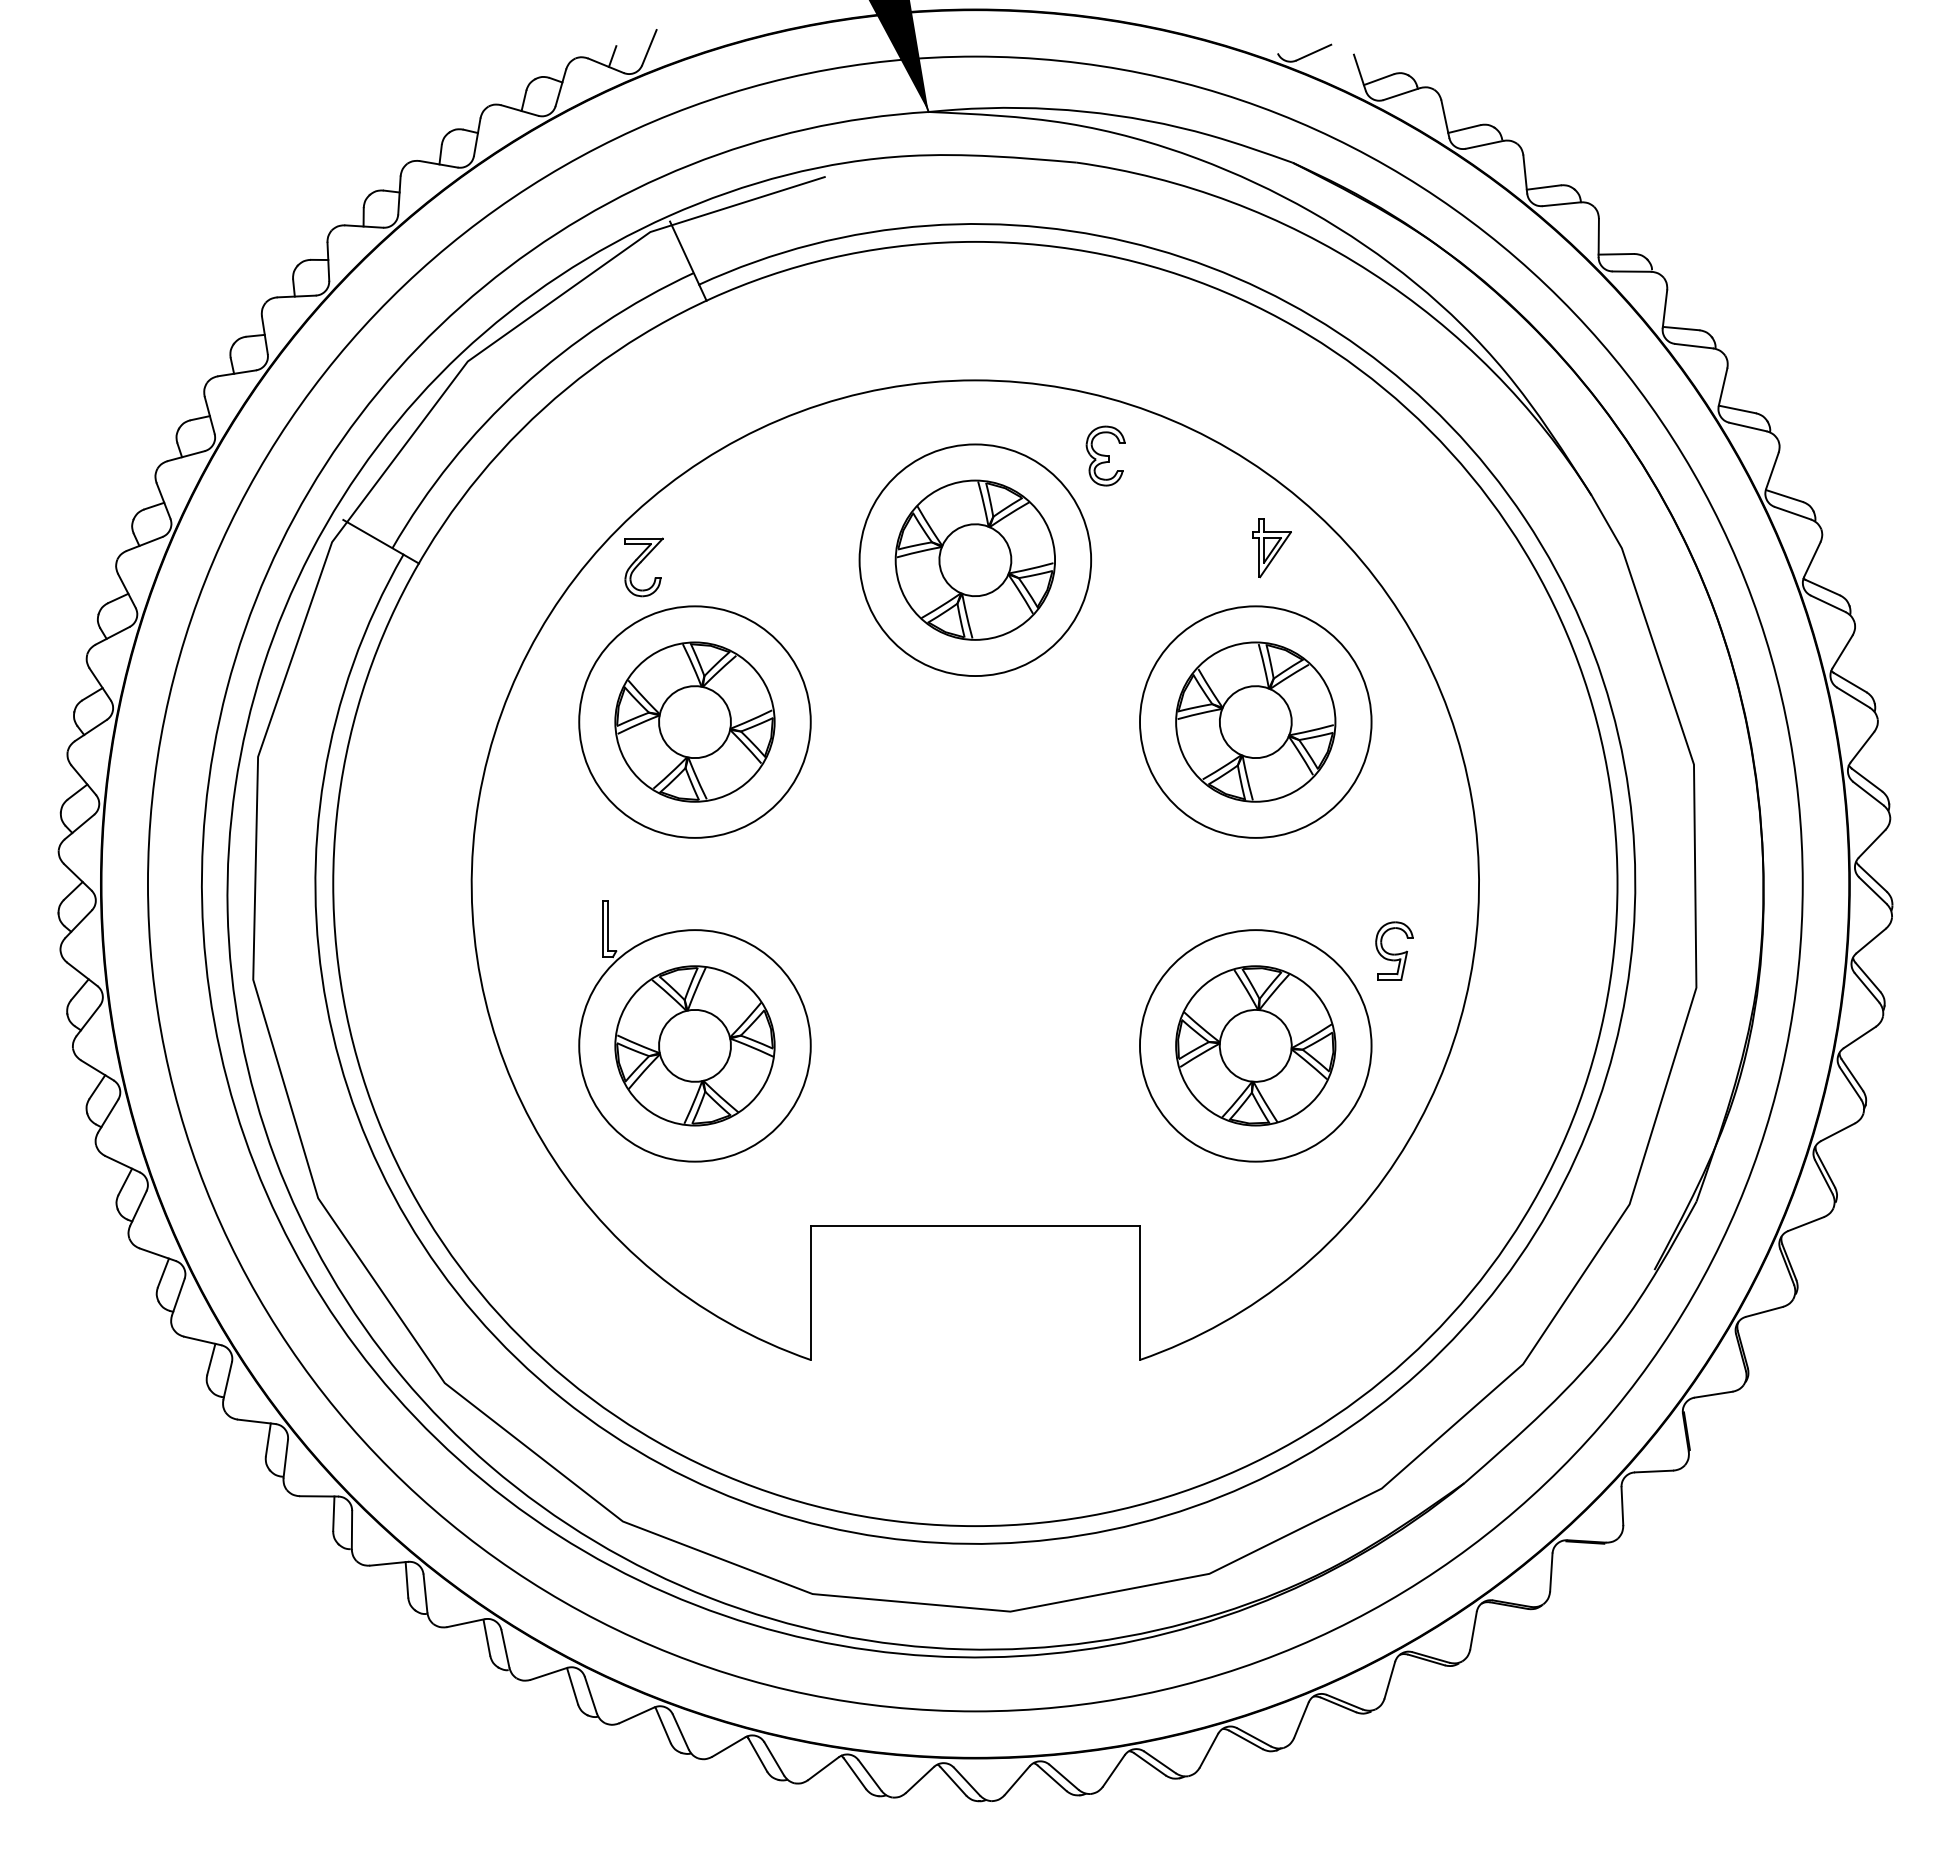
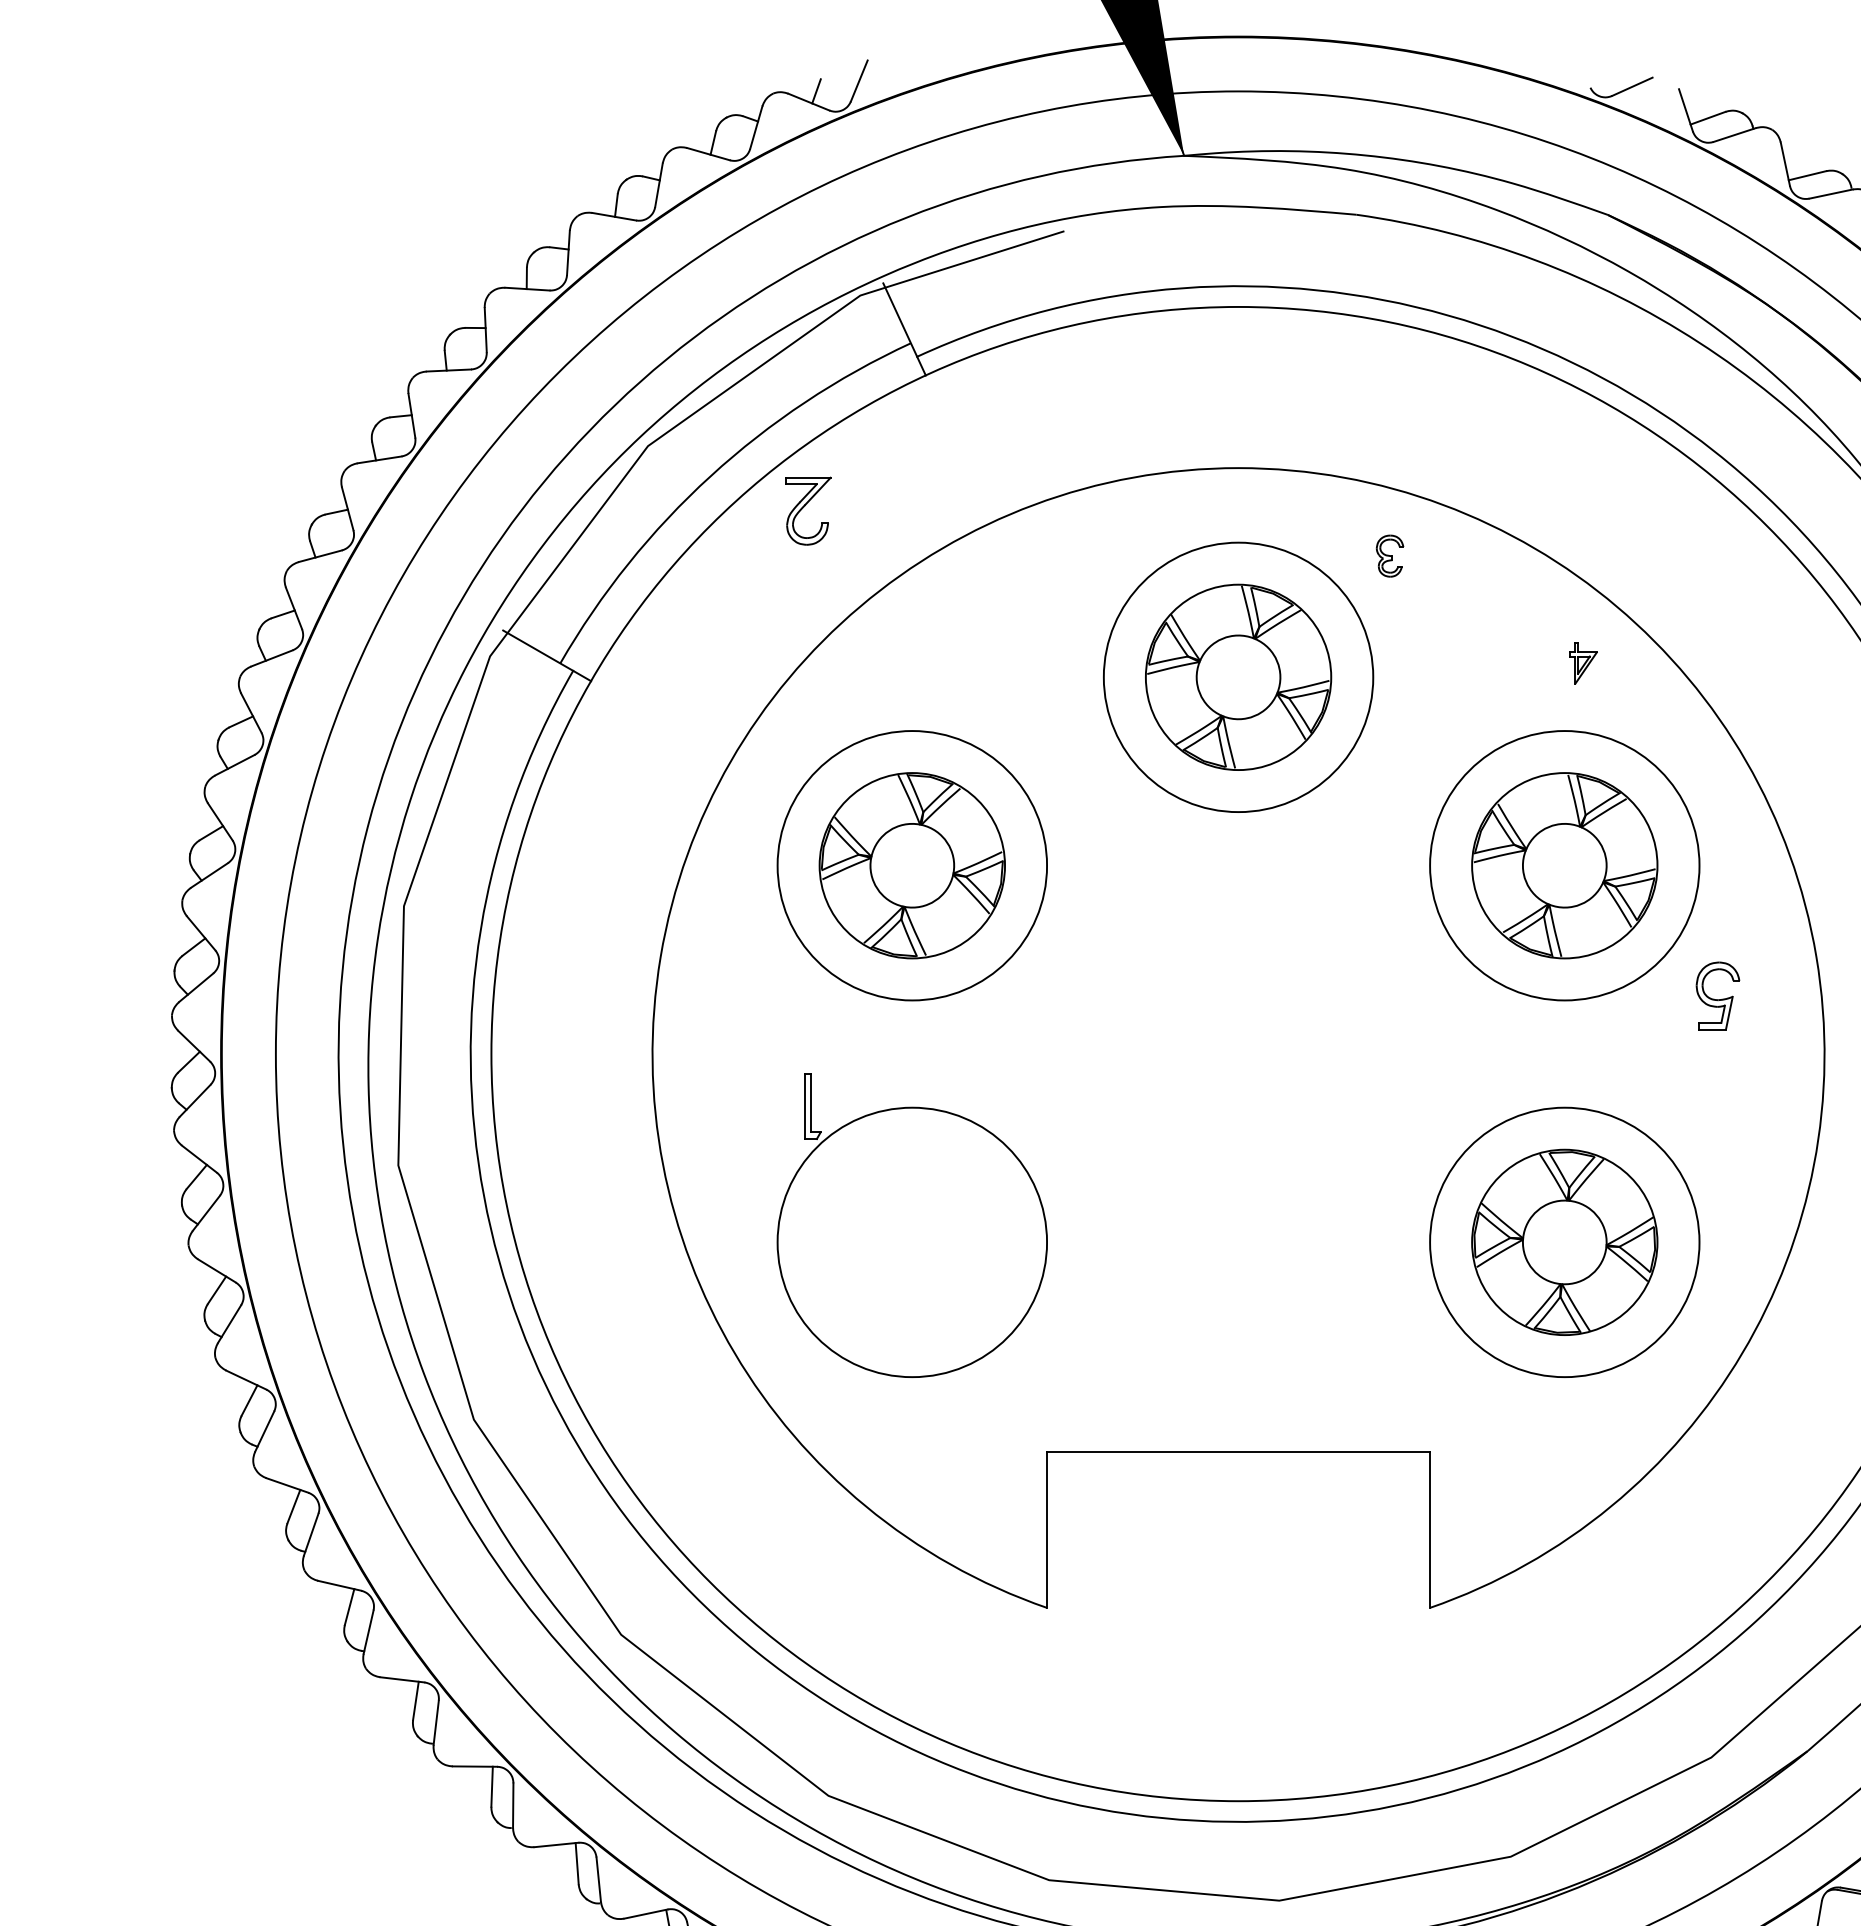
part: (1105, 455) -> (1389, 555), size x0.6
part: (1271, 548) -> (1583, 663), size x0.6
part: (643, 567) -> (808, 511), moved
part: (1394, 950) -> (1718, 995), moved
part: (694, 1045) -> (911, 1241), removed

